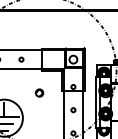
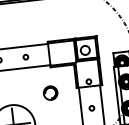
part: (39, 92) -> (50, 92), size x1.6

